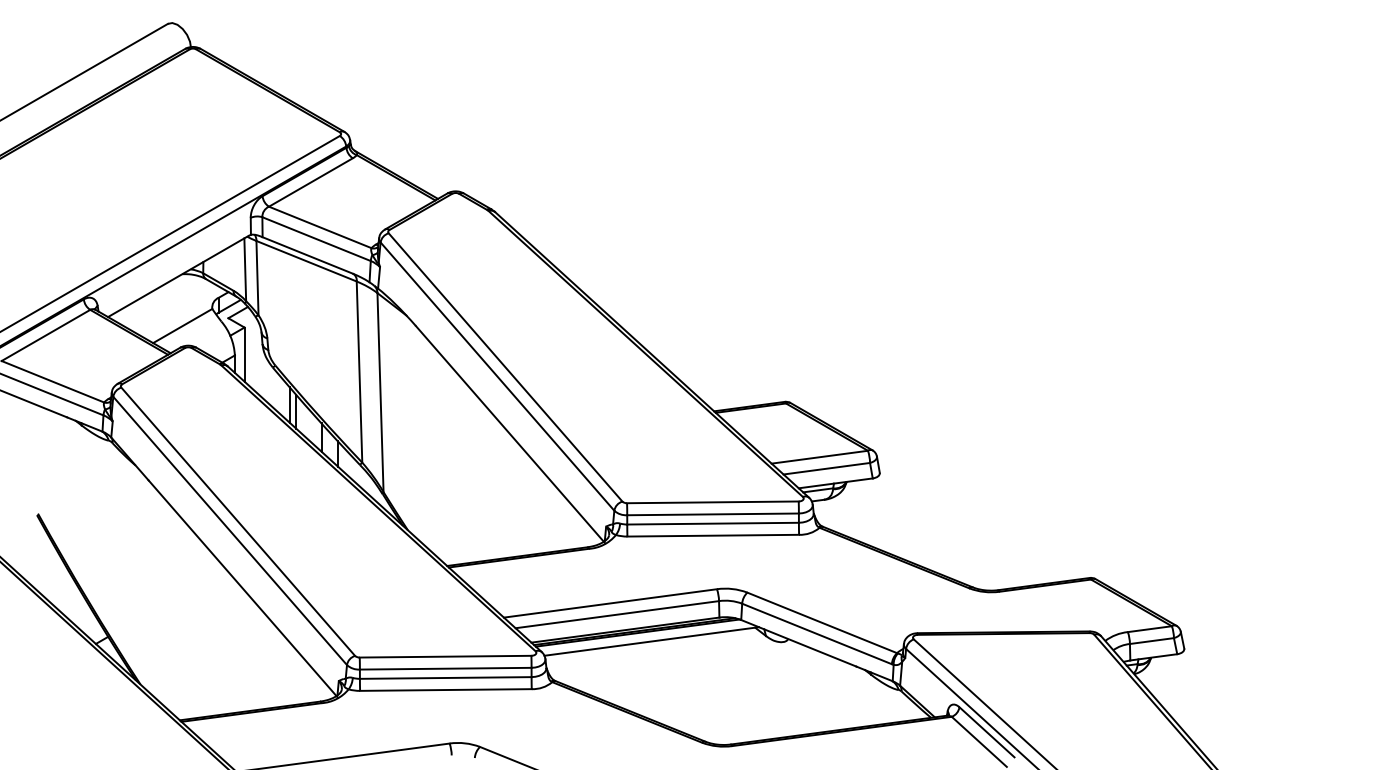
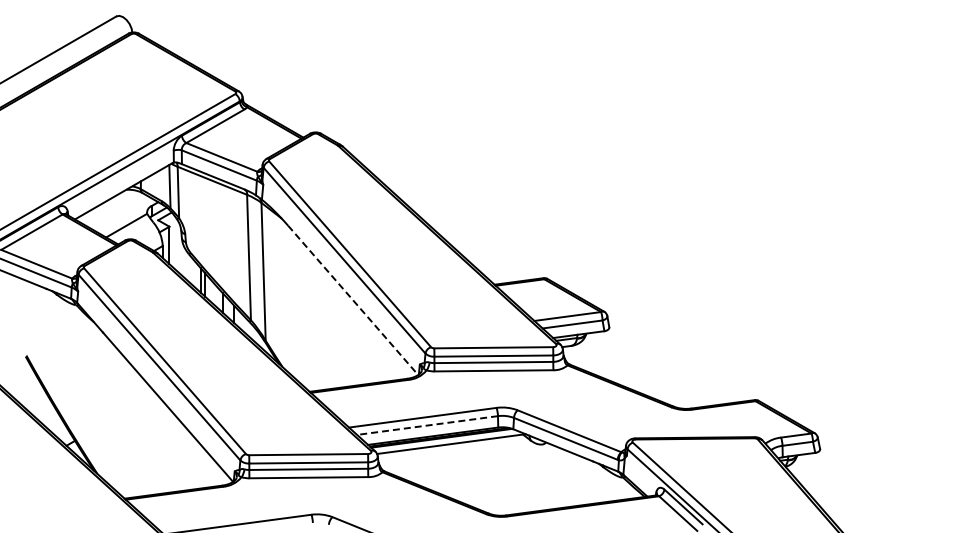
line: (510, 435) -> (353, 301), solid -> dashed
line: (617, 614) -> (427, 425), solid -> dashed

